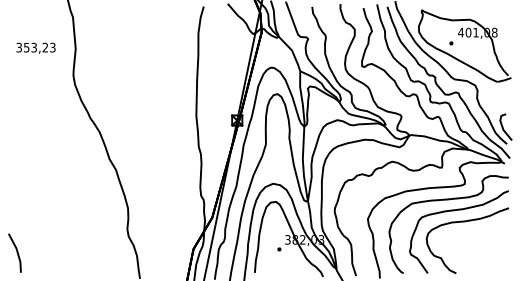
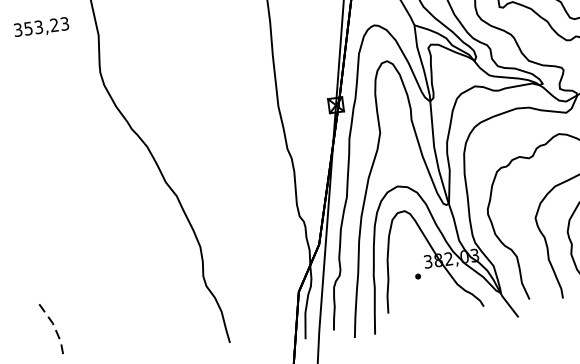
text: (35, 47) -> (40, 26), moved
line: (17, 253) -> (55, 330), solid -> dashed

